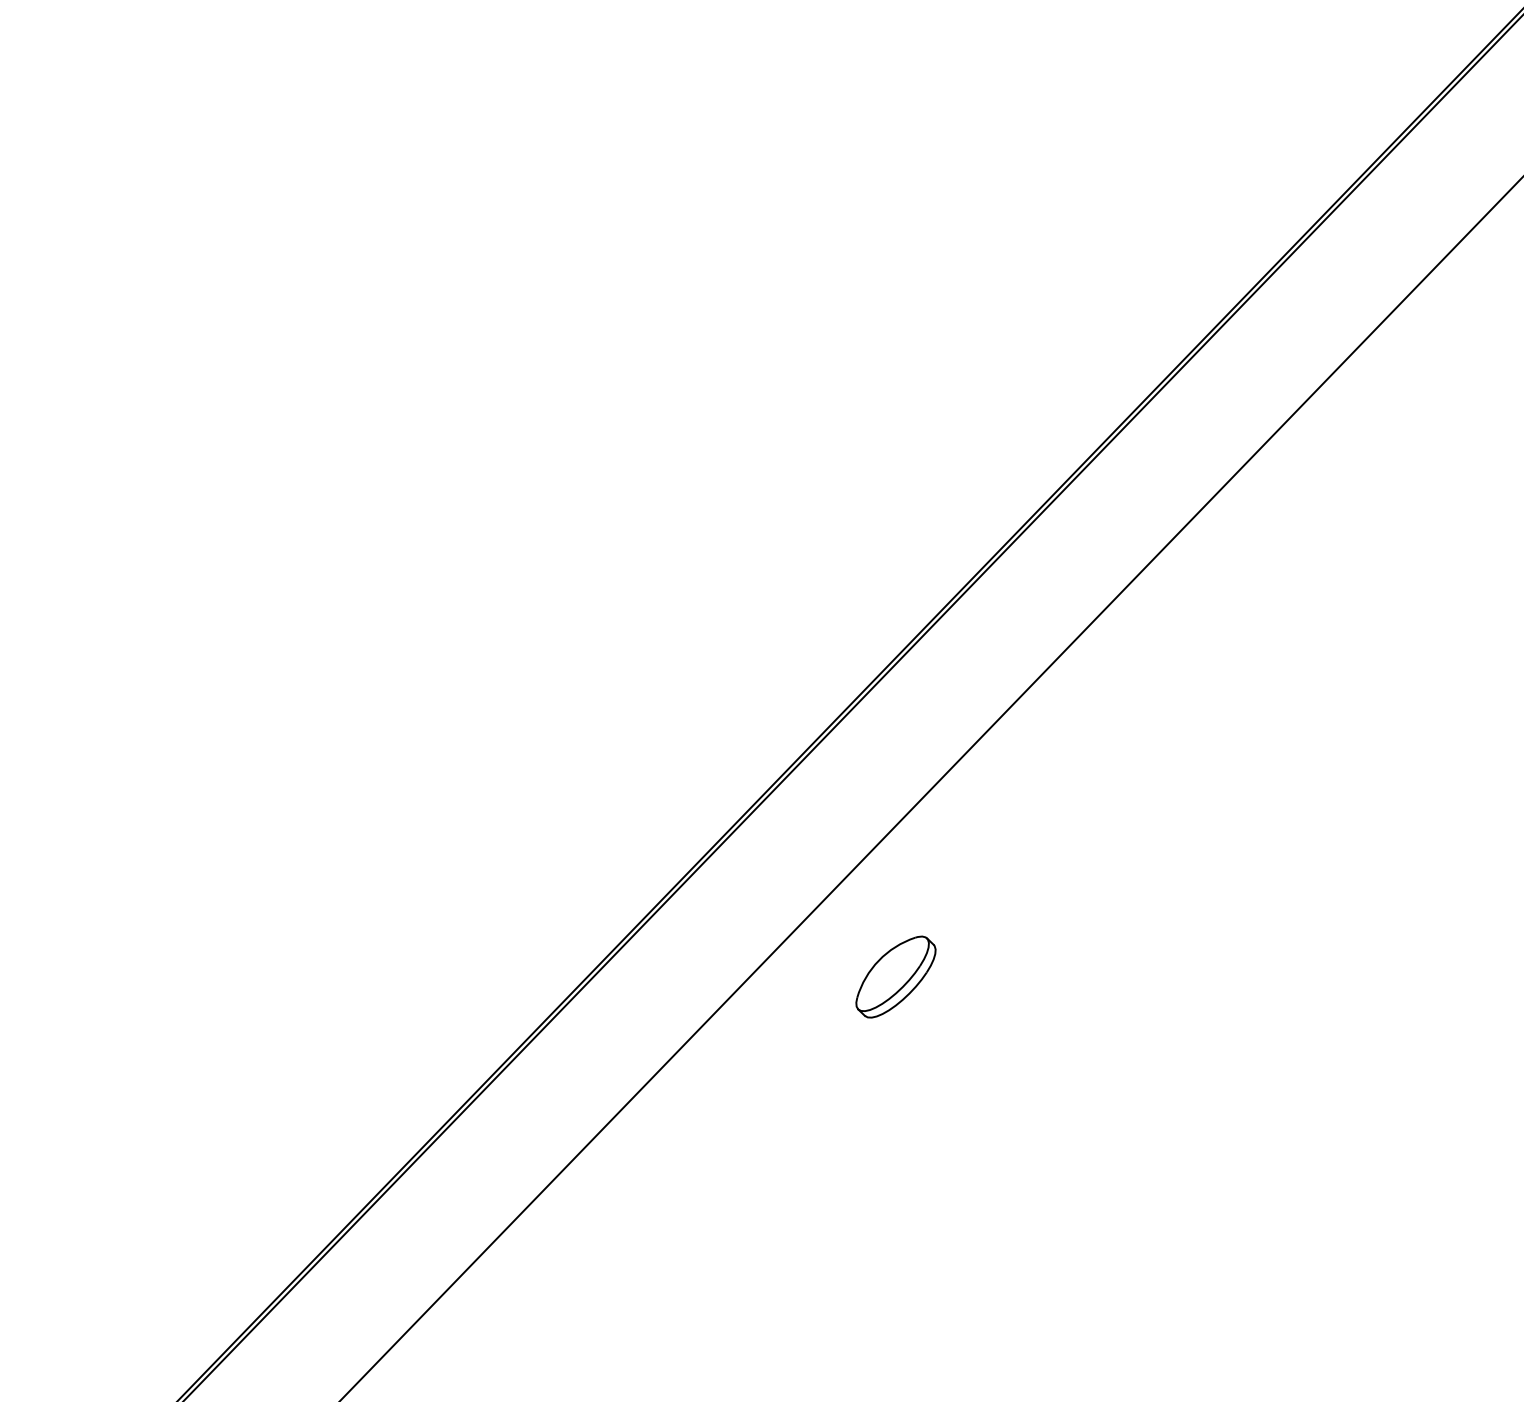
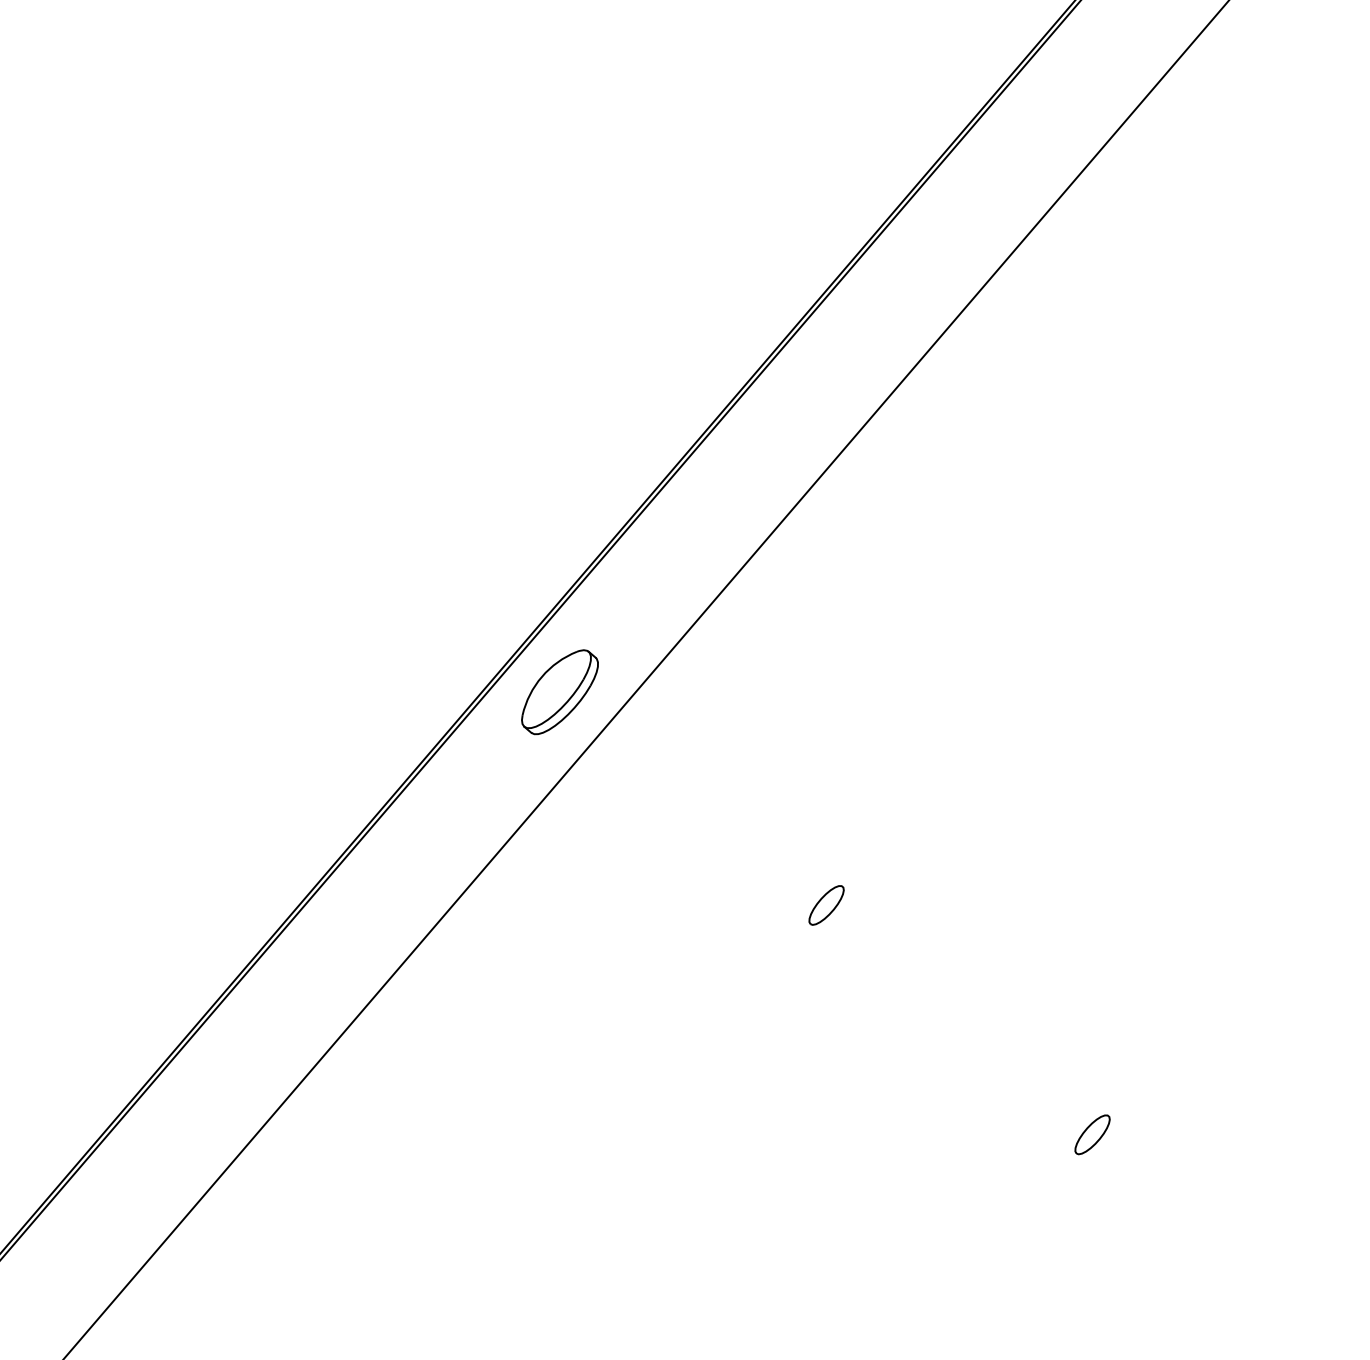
part: (895, 976) -> (559, 691), moved
part: (1063, 1060) -> (826, 905), added
part: (1315, 1305) -> (1092, 1134), added

